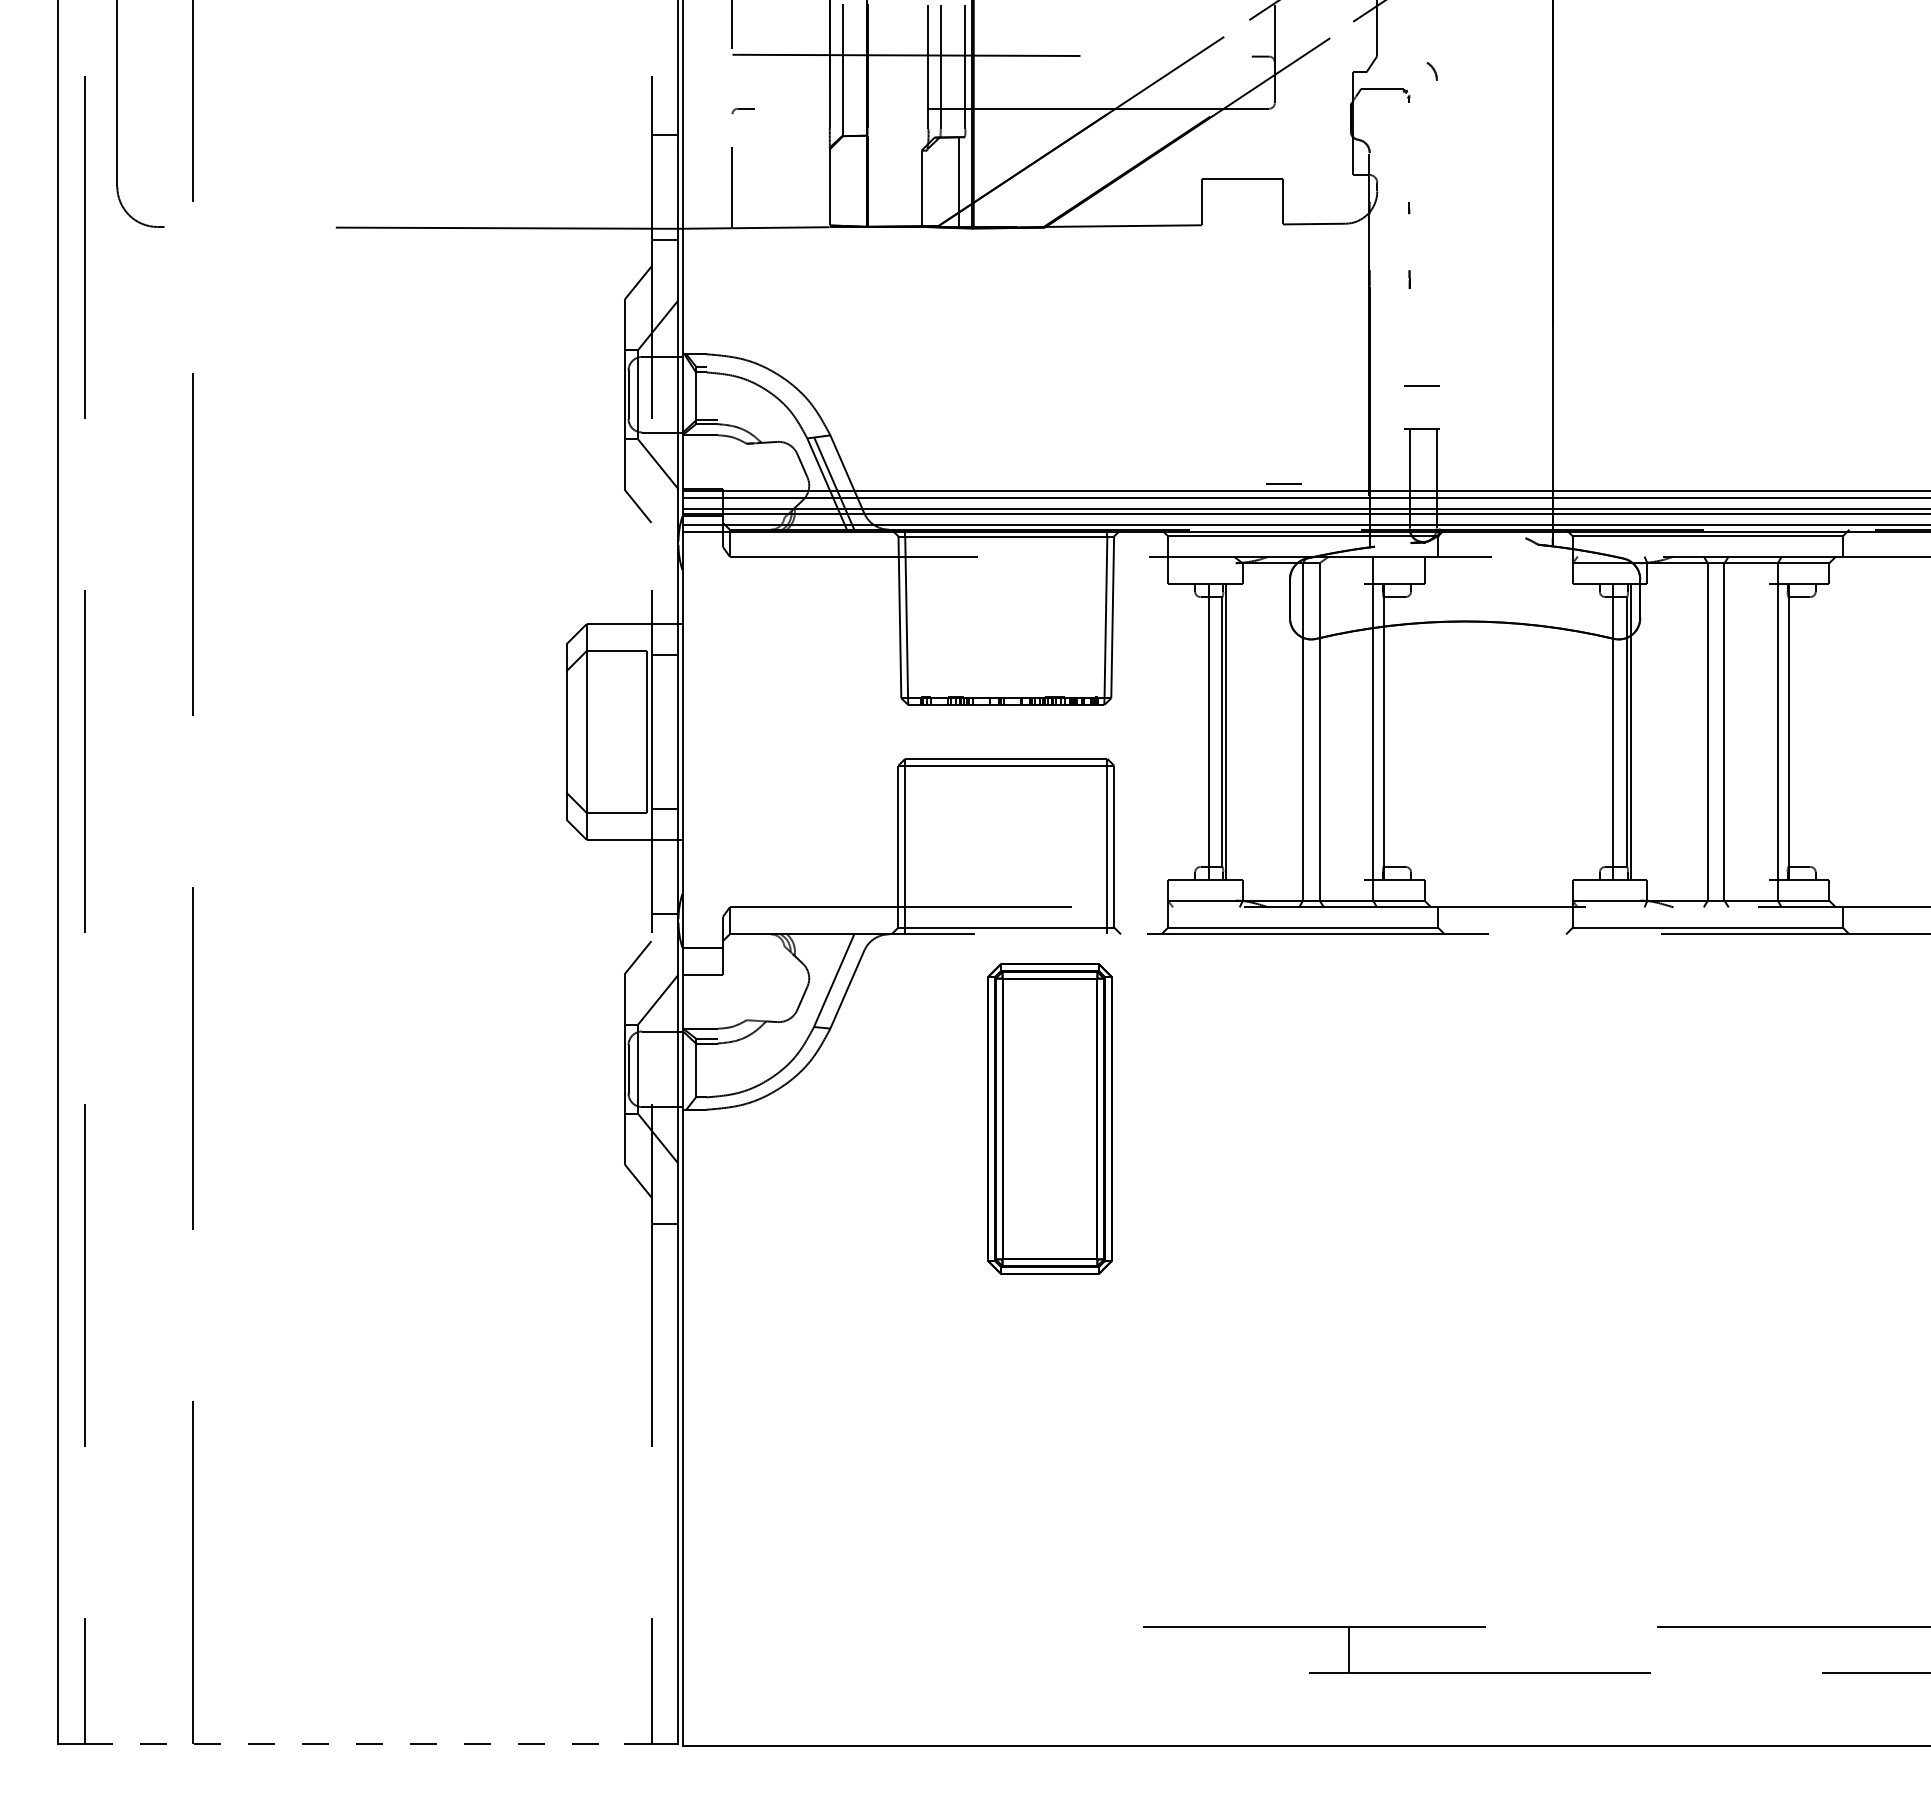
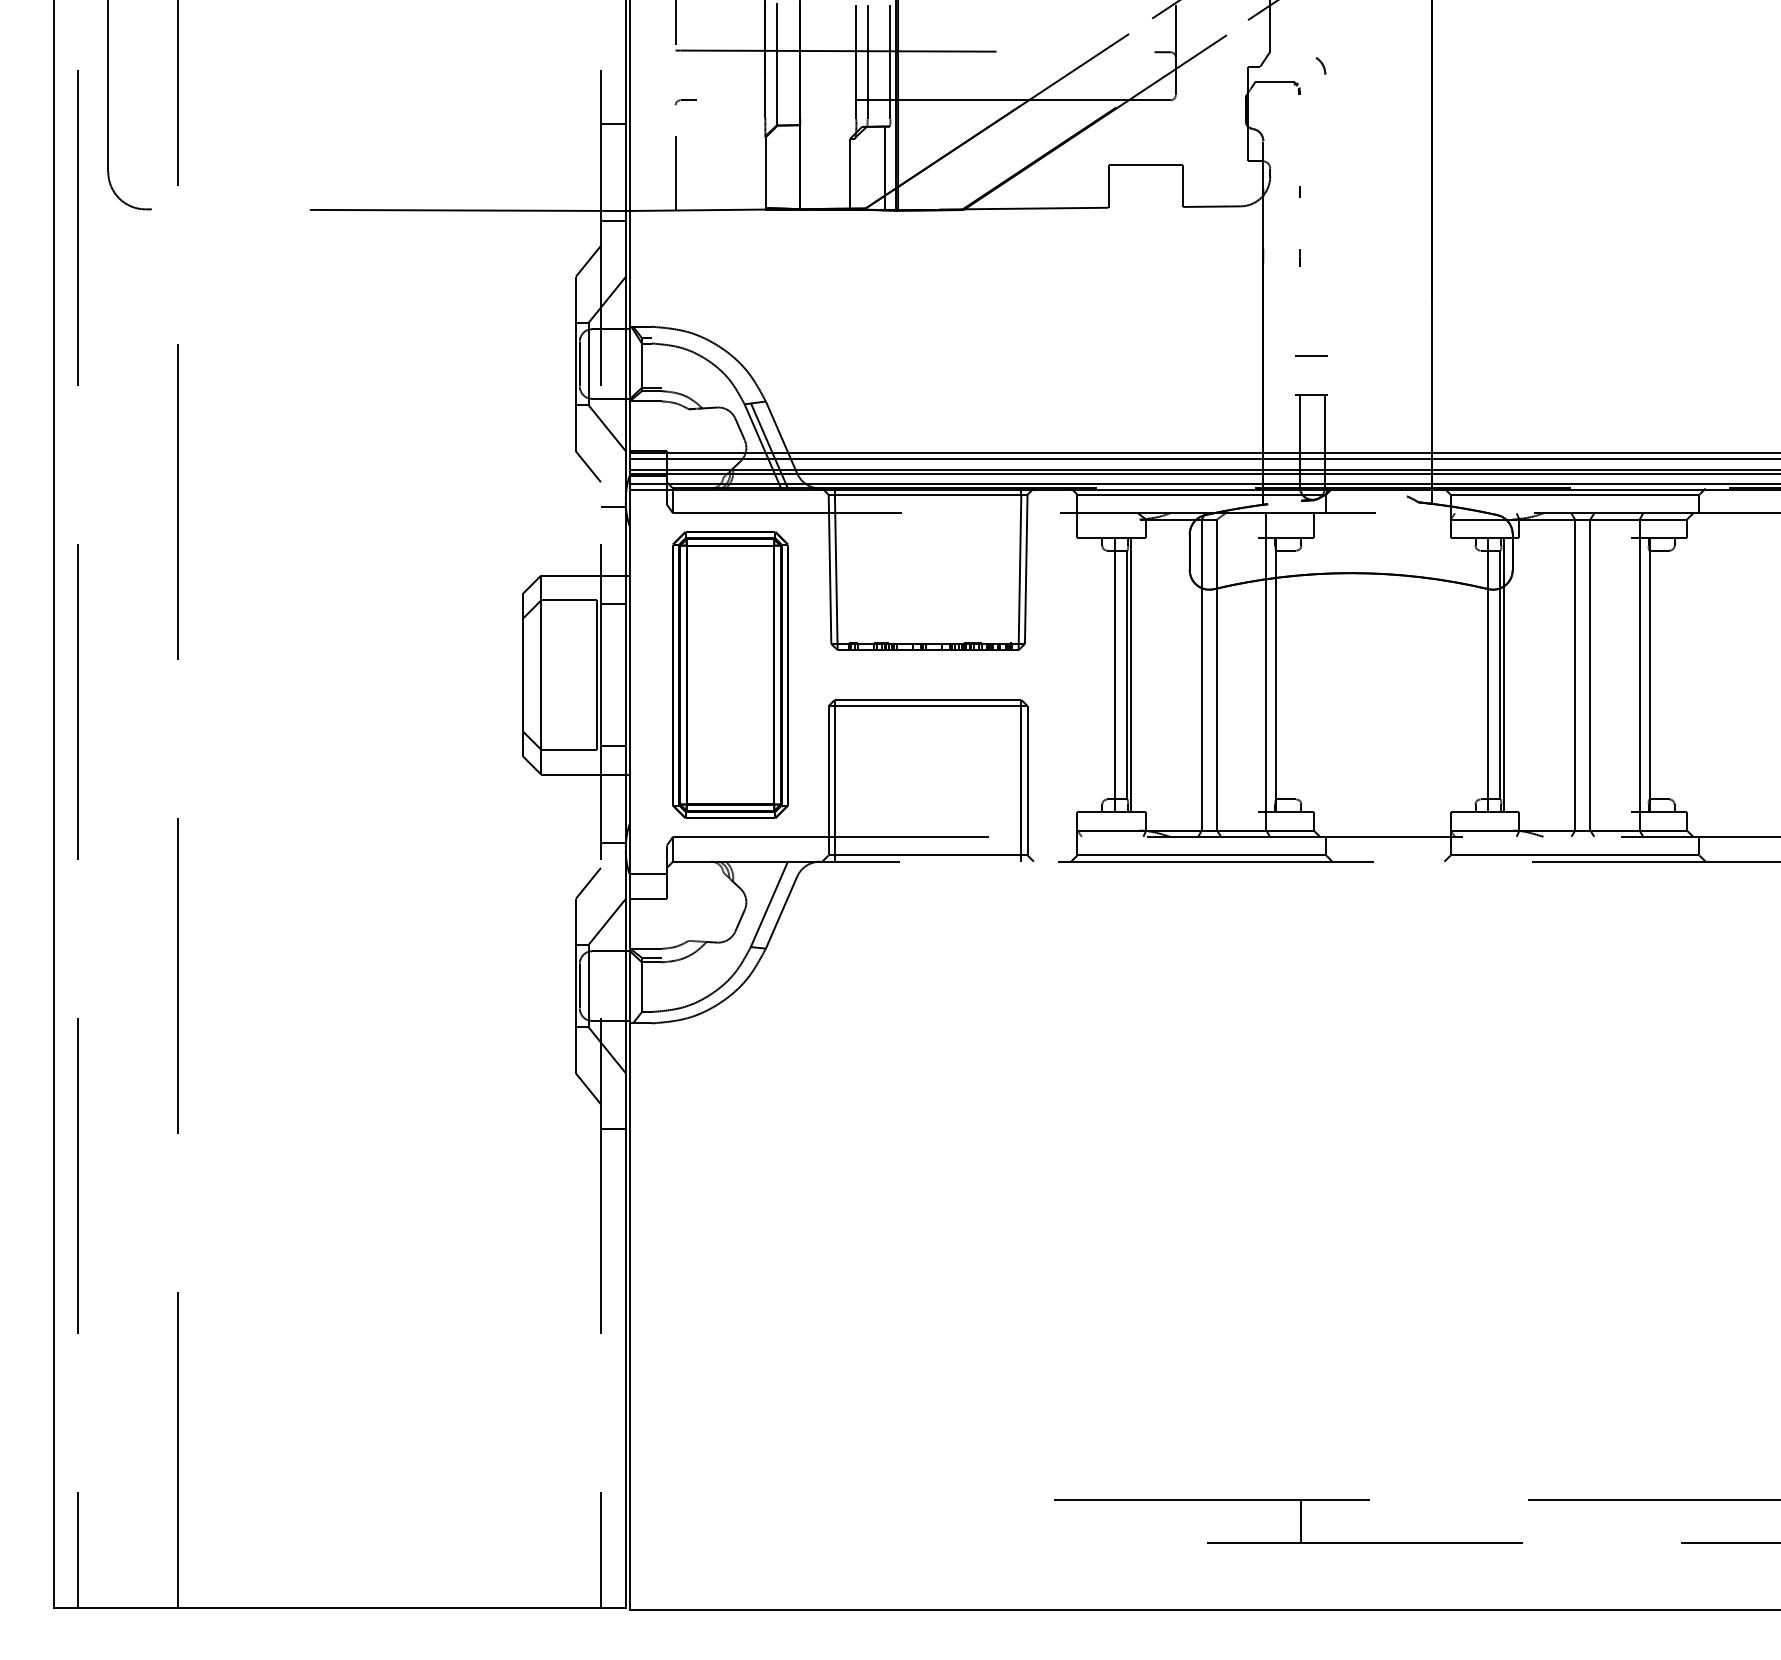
line: (1283, 483) -> (1183, 445), removed
line: (664, 549) -> (612, 506), added
part: (1049, 1118) -> (730, 674), moved
line: (1349, 1649) -> (1301, 1521), moved
line: (355, 1743) -> (327, 1607), dashed -> solid

